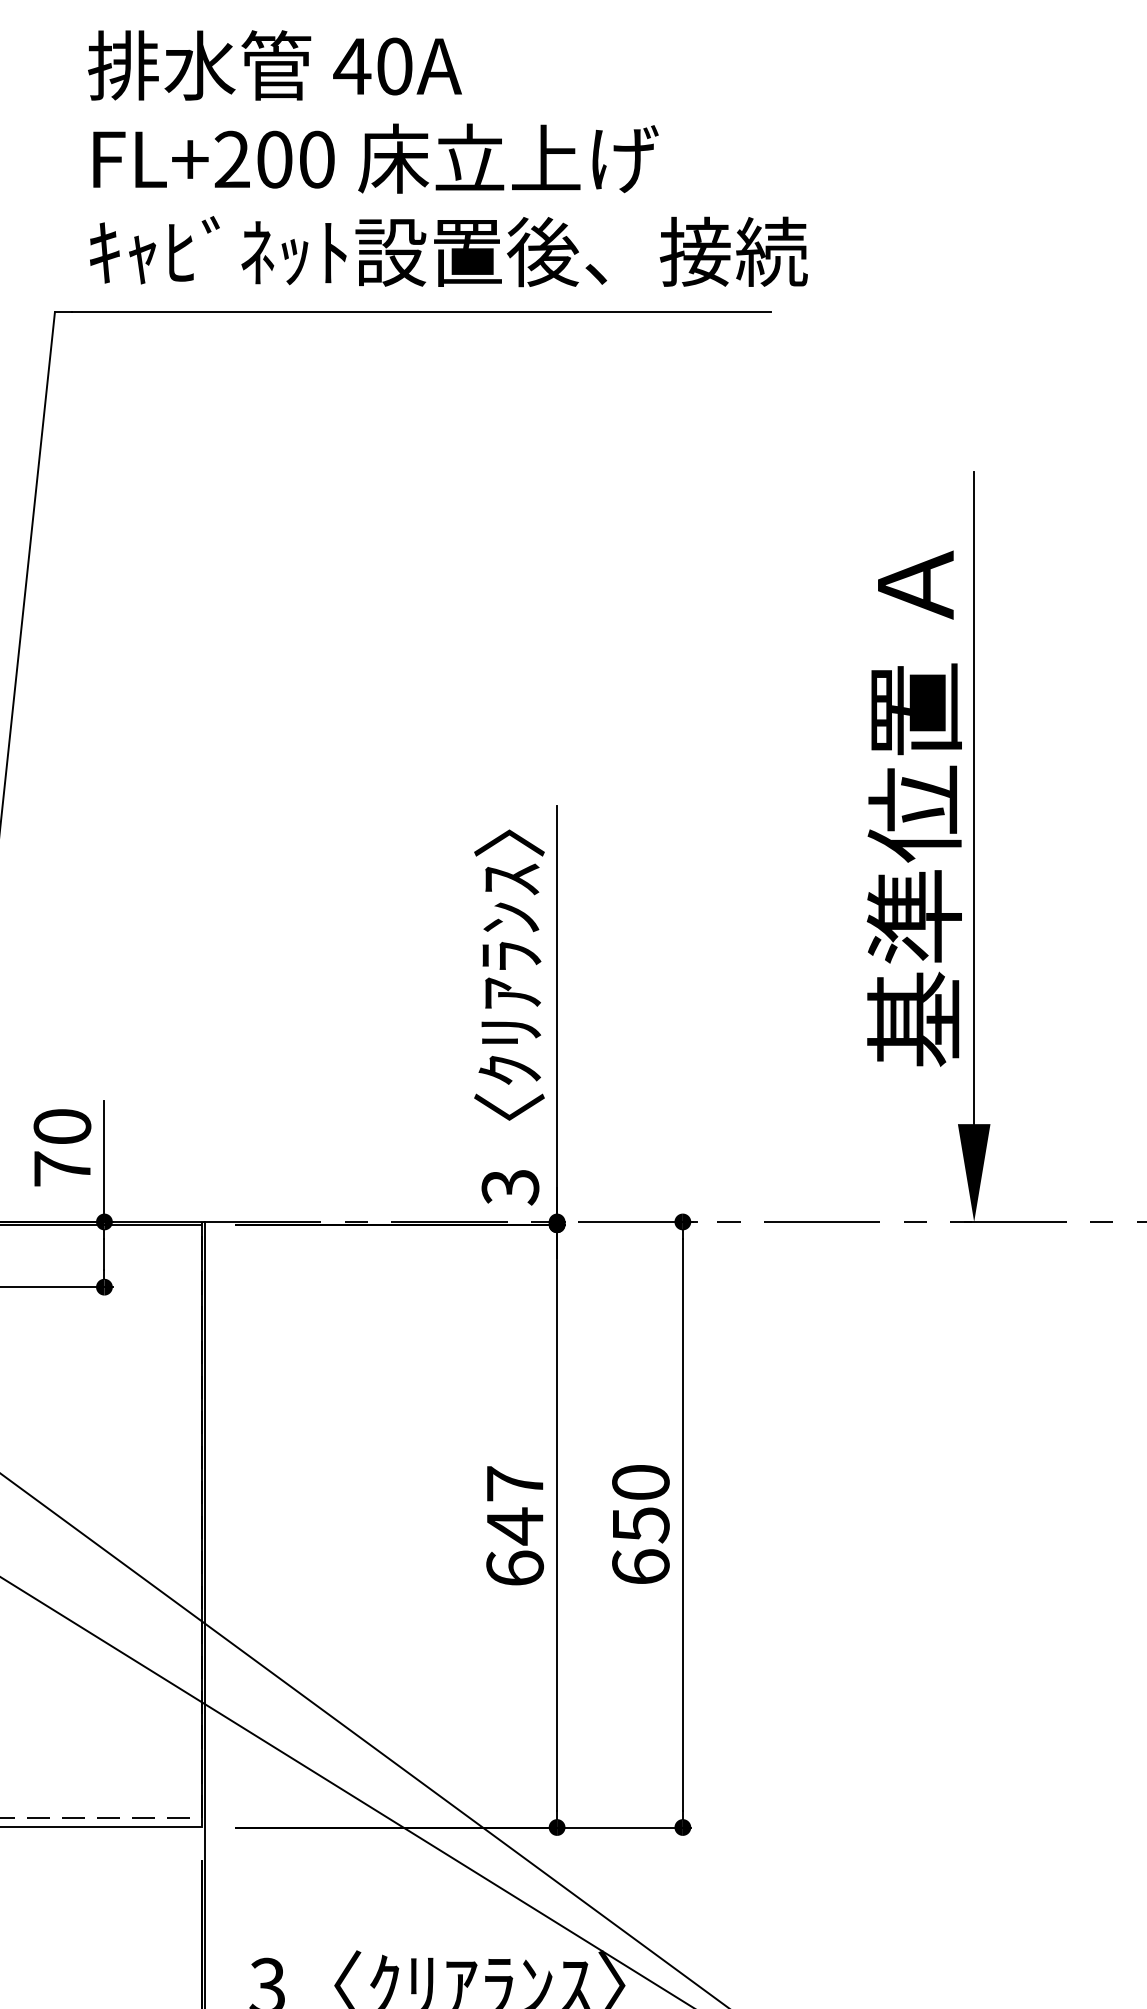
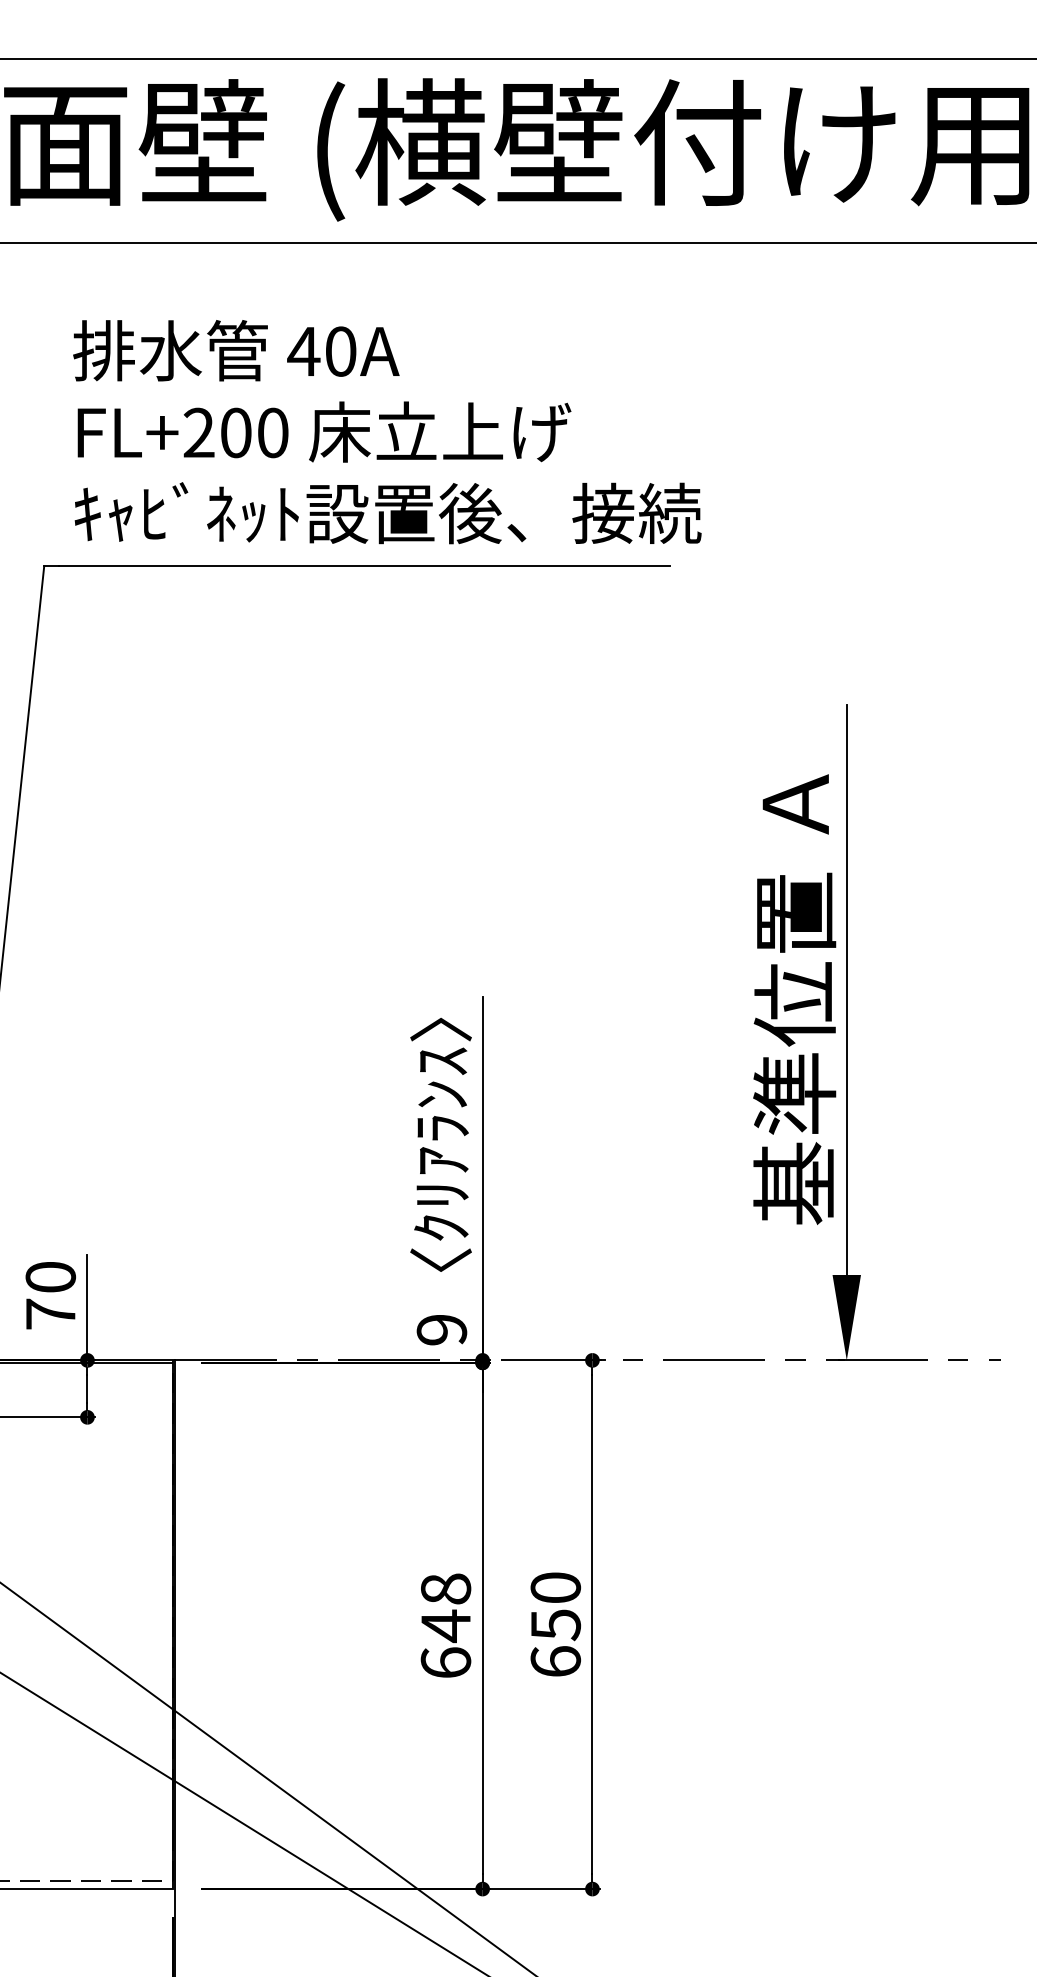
text: (511, 1187) -> (442, 1330), 3 -> 9
text: (515, 1483) -> (446, 1588), 647 -> 648

